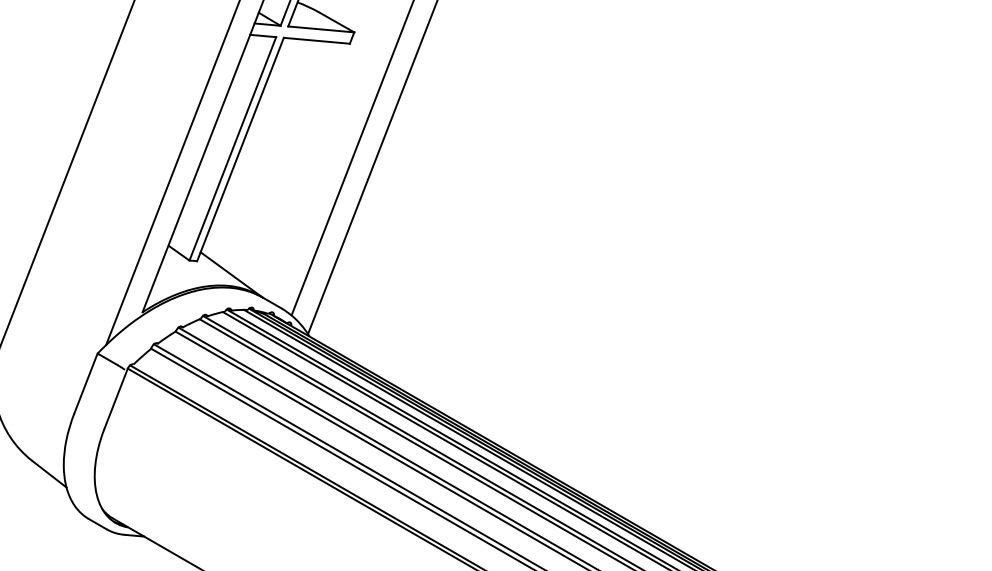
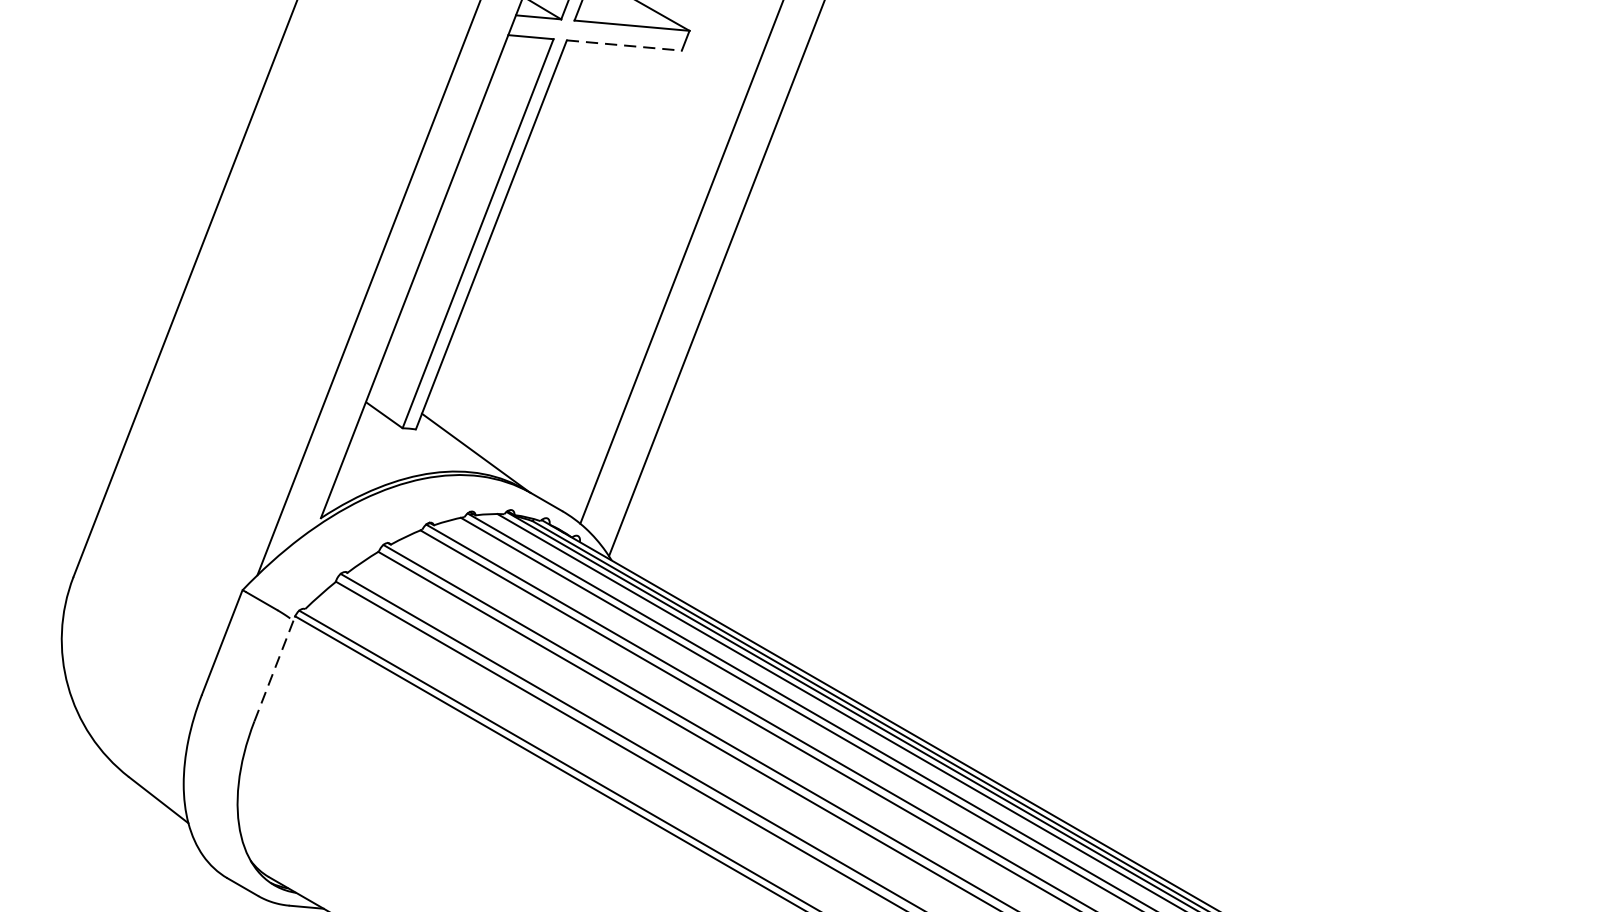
line: (317, 40) -> (625, 44), solid -> dashed
line: (115, 399) -> (273, 670), solid -> dashed

